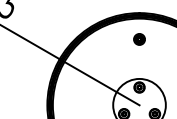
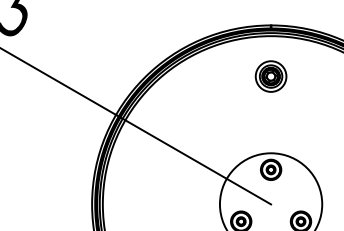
part: (139, 39) -> (271, 76), size x1.43

